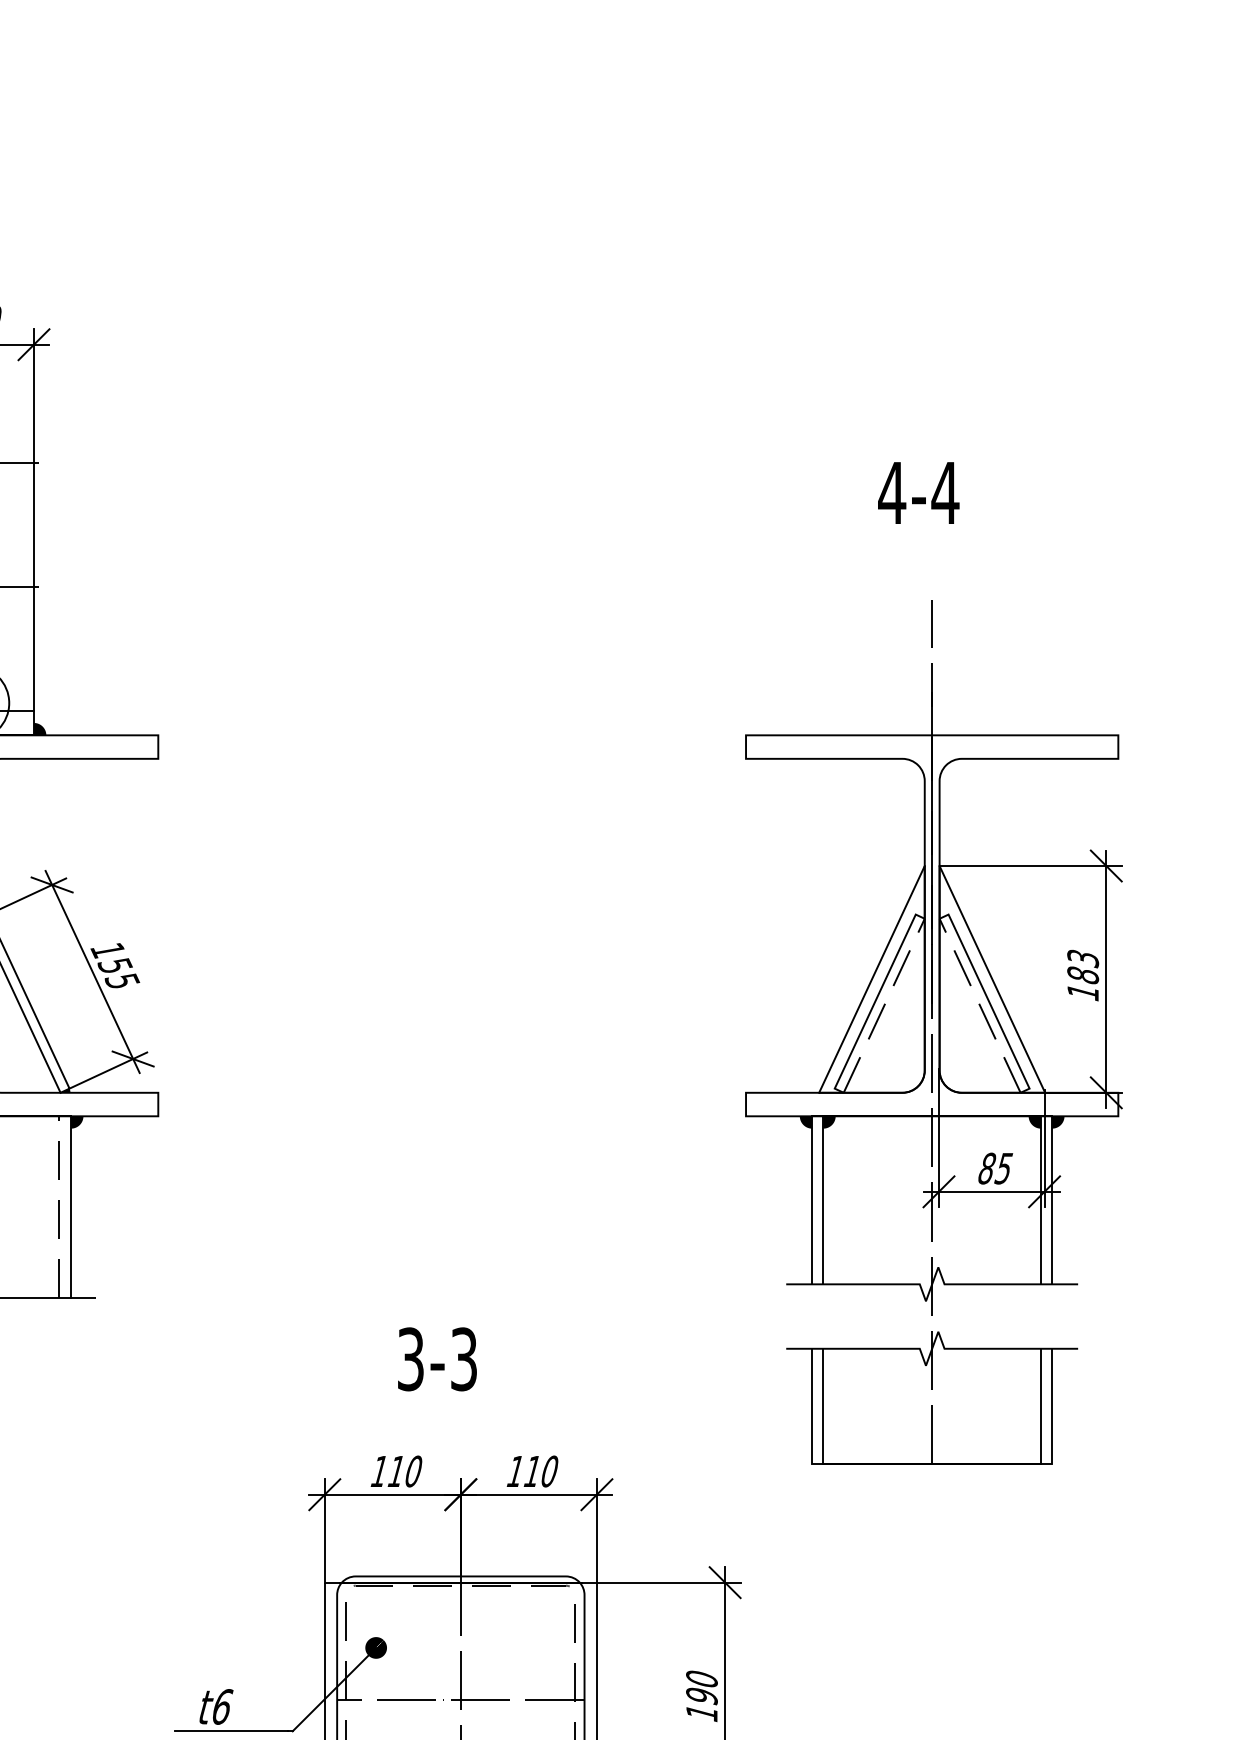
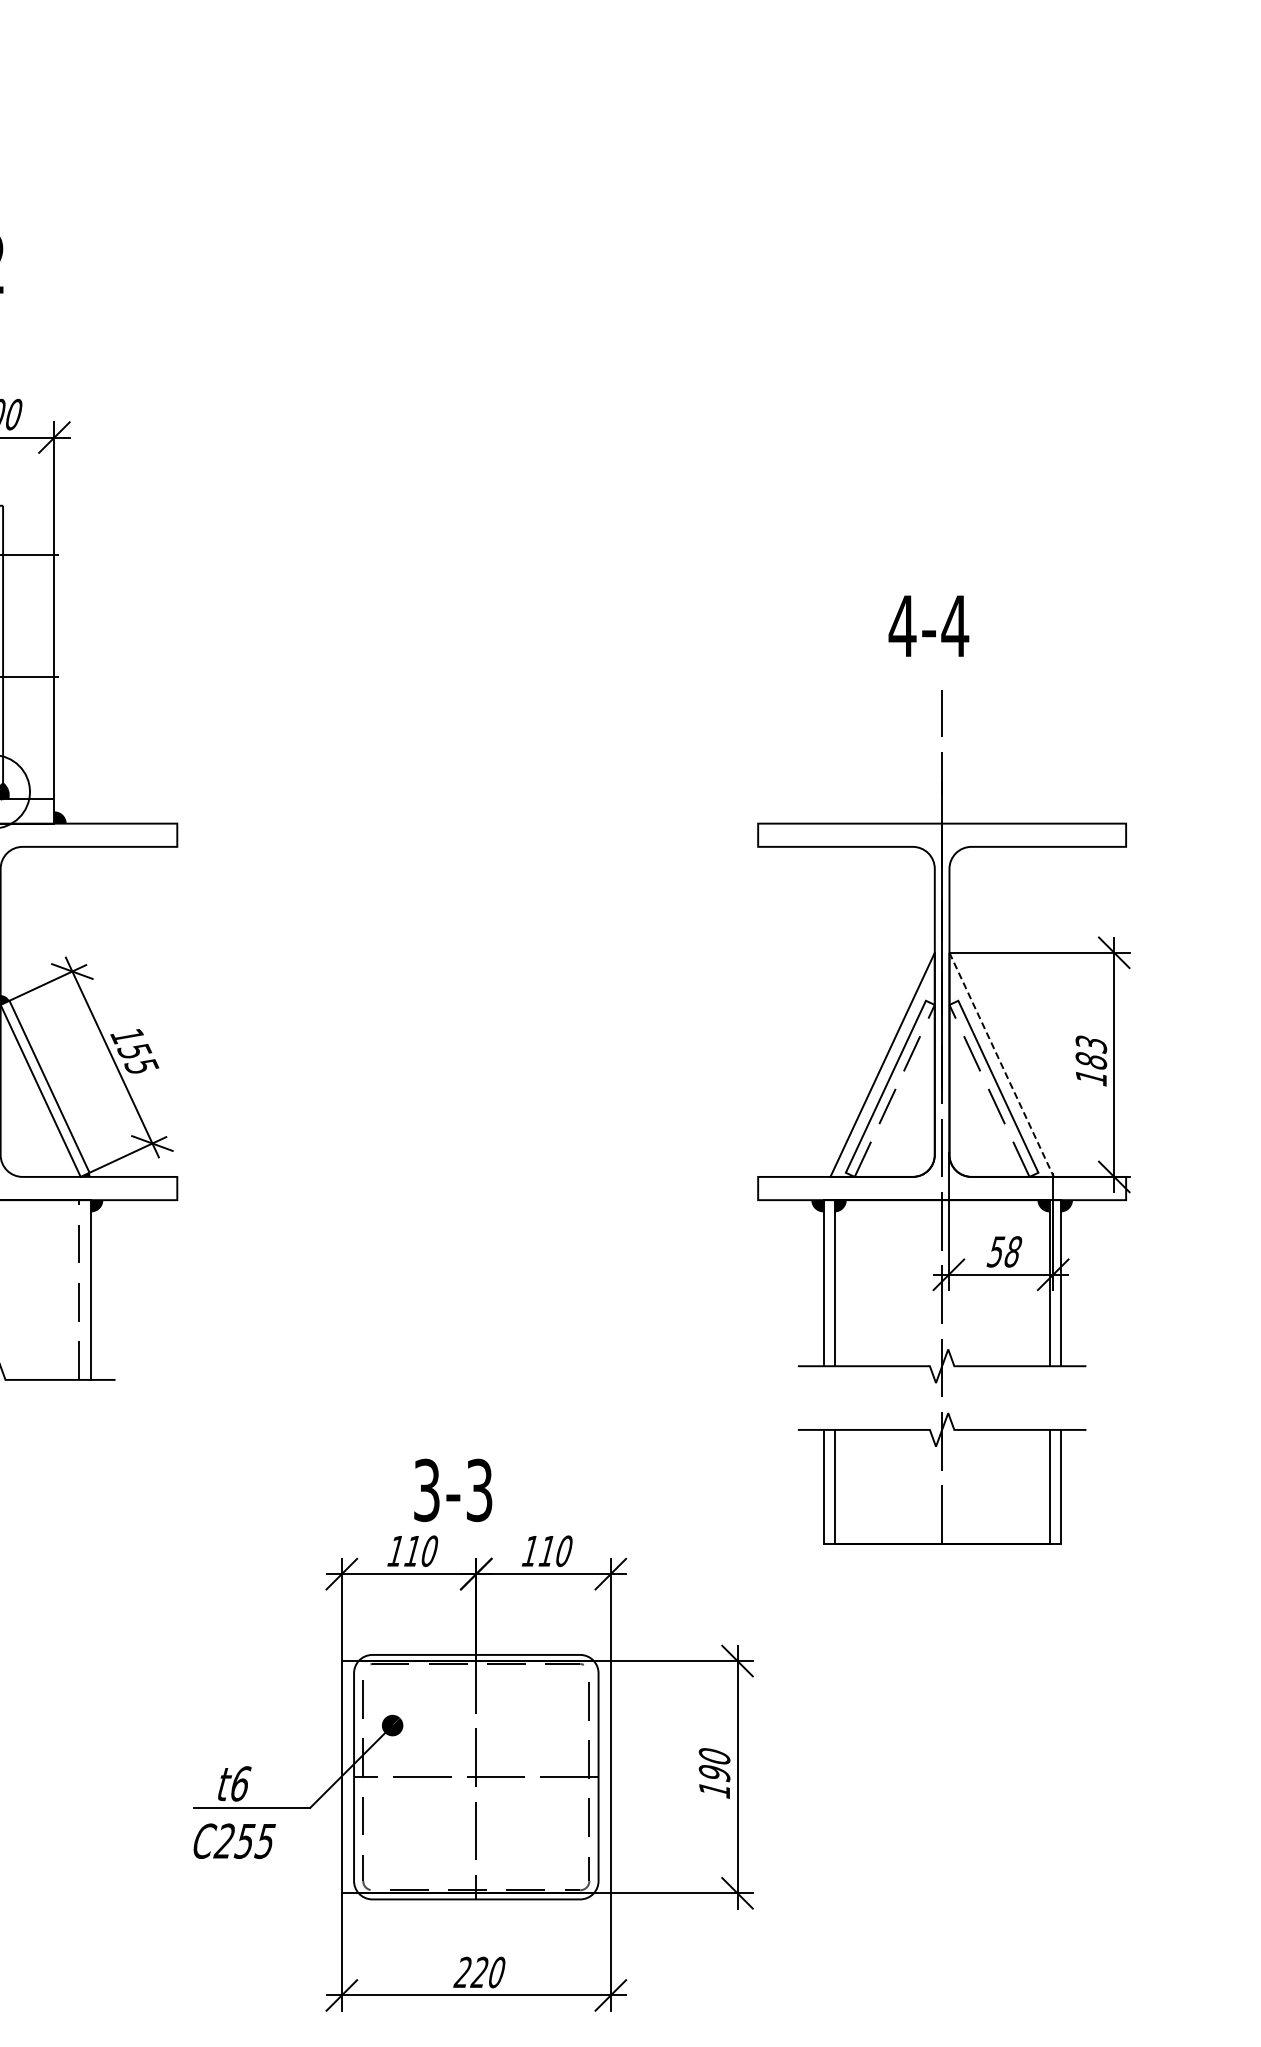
text: (918, 492) -> (928, 625), moved
line: (992, 979) -> (1001, 1064), solid -> dashed
text: (995, 1168) -> (1004, 1251), 85 -> 58
text: (437, 1358) -> (453, 1489), moved

